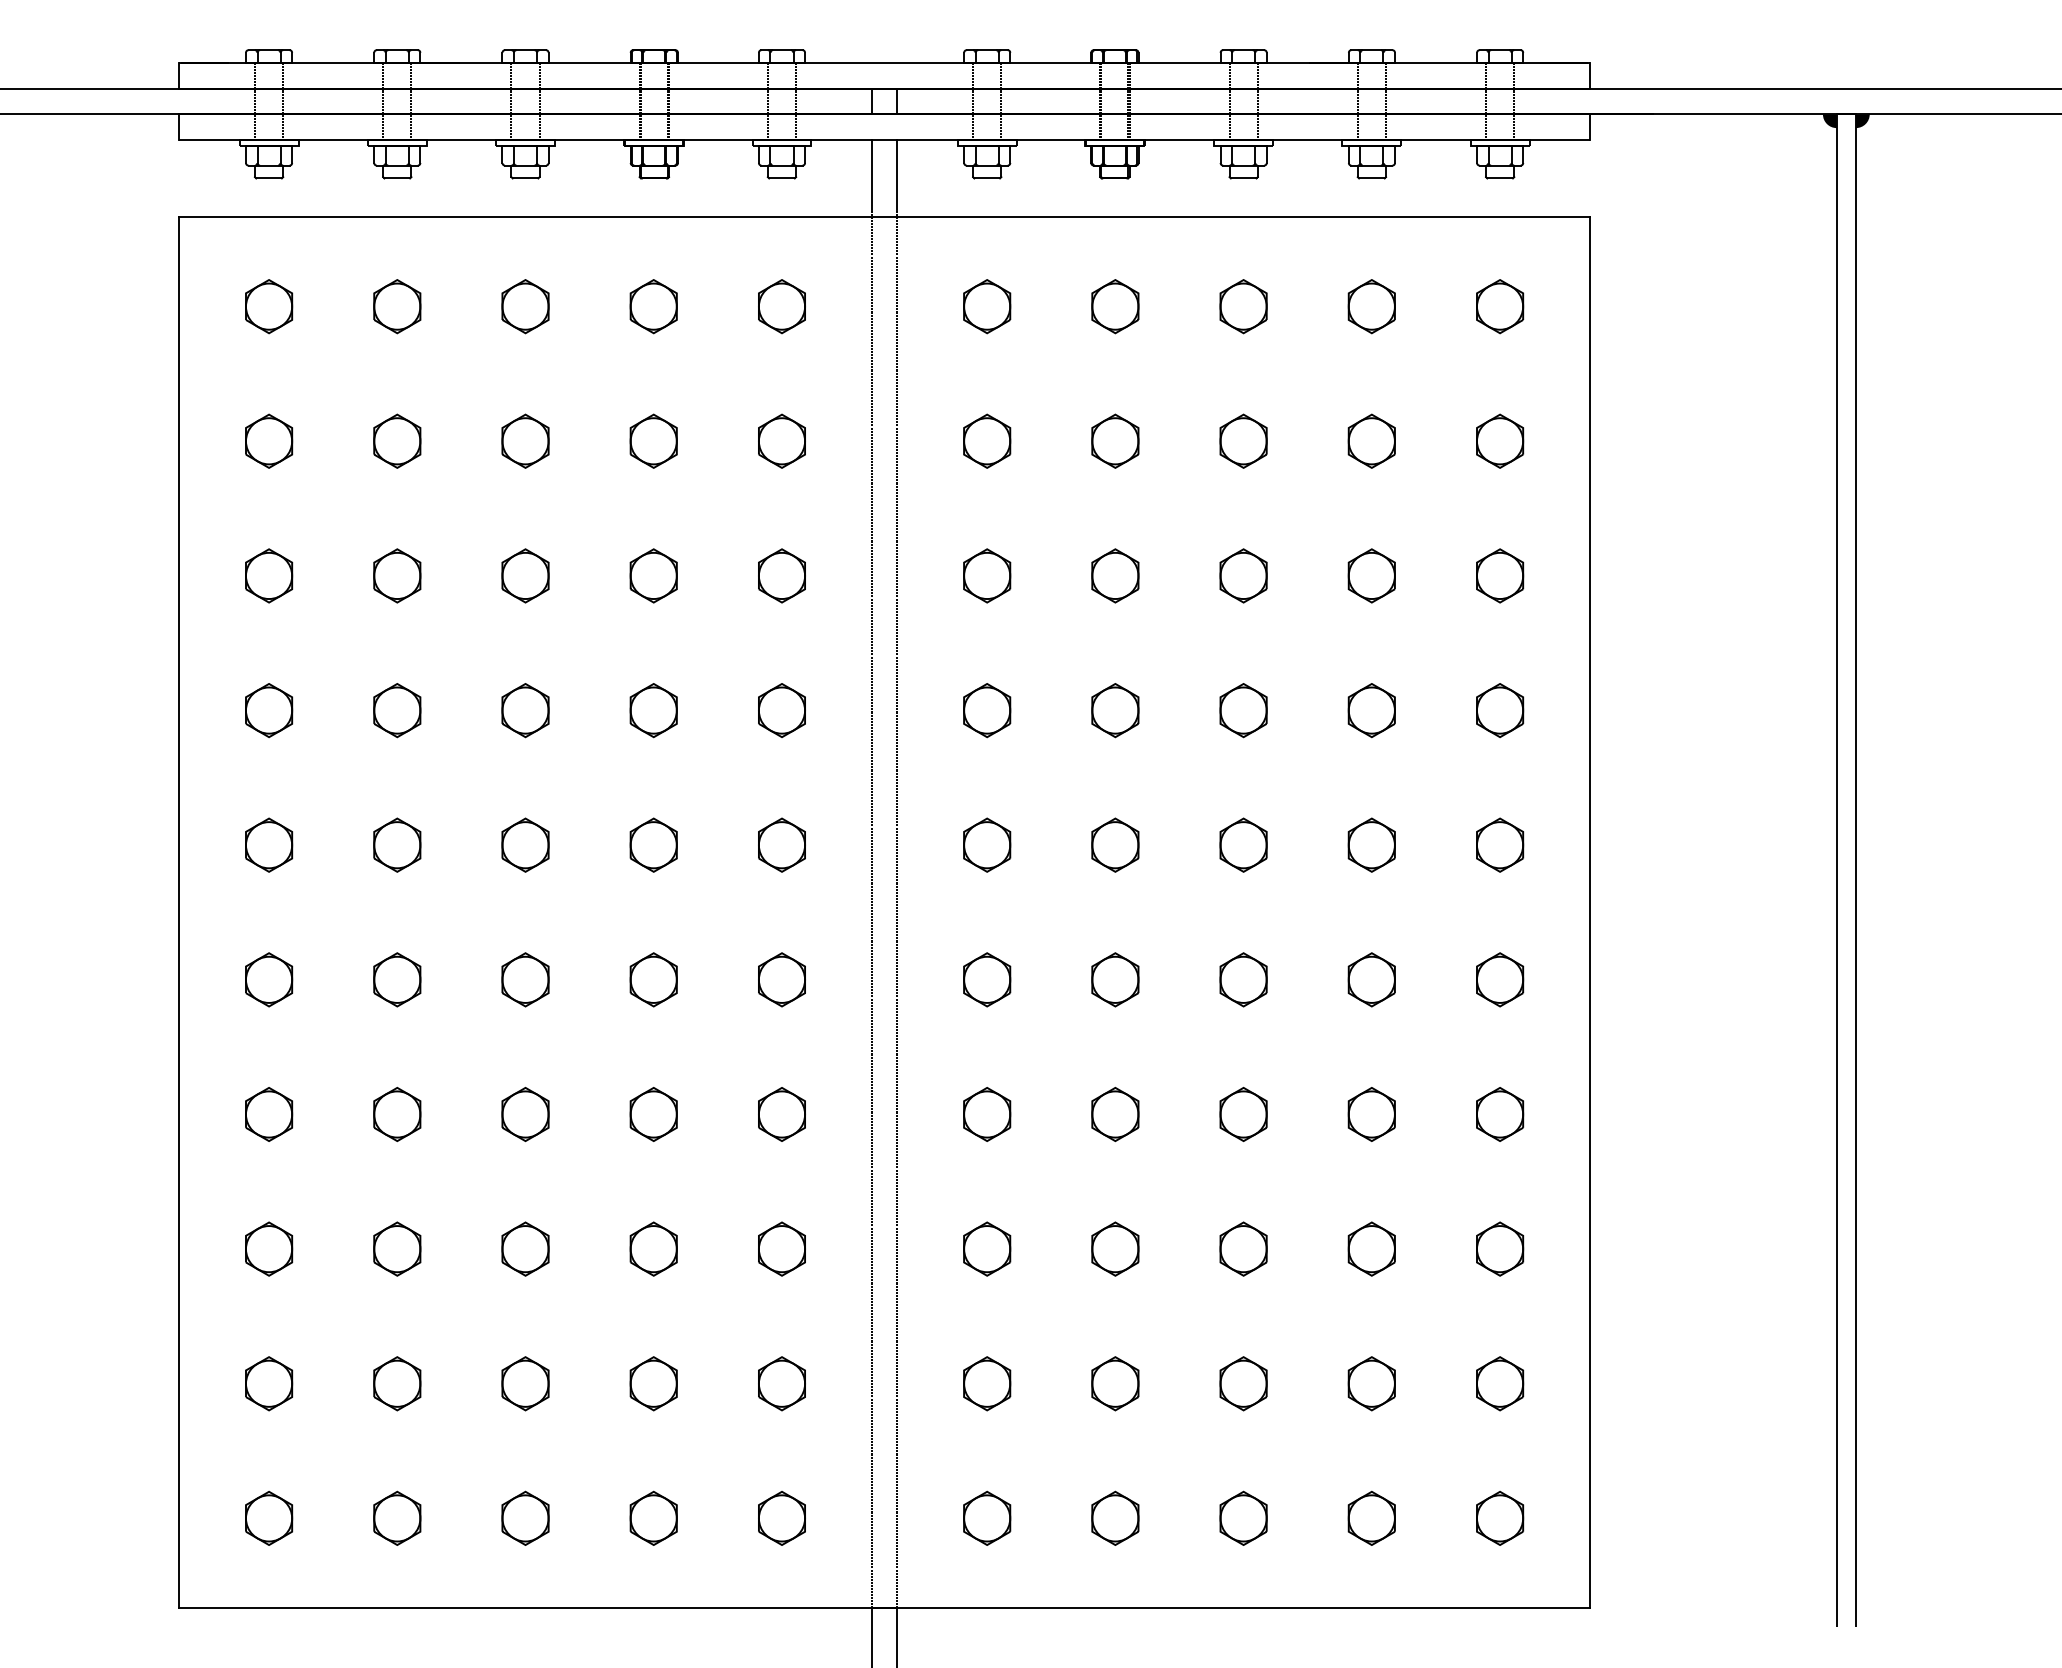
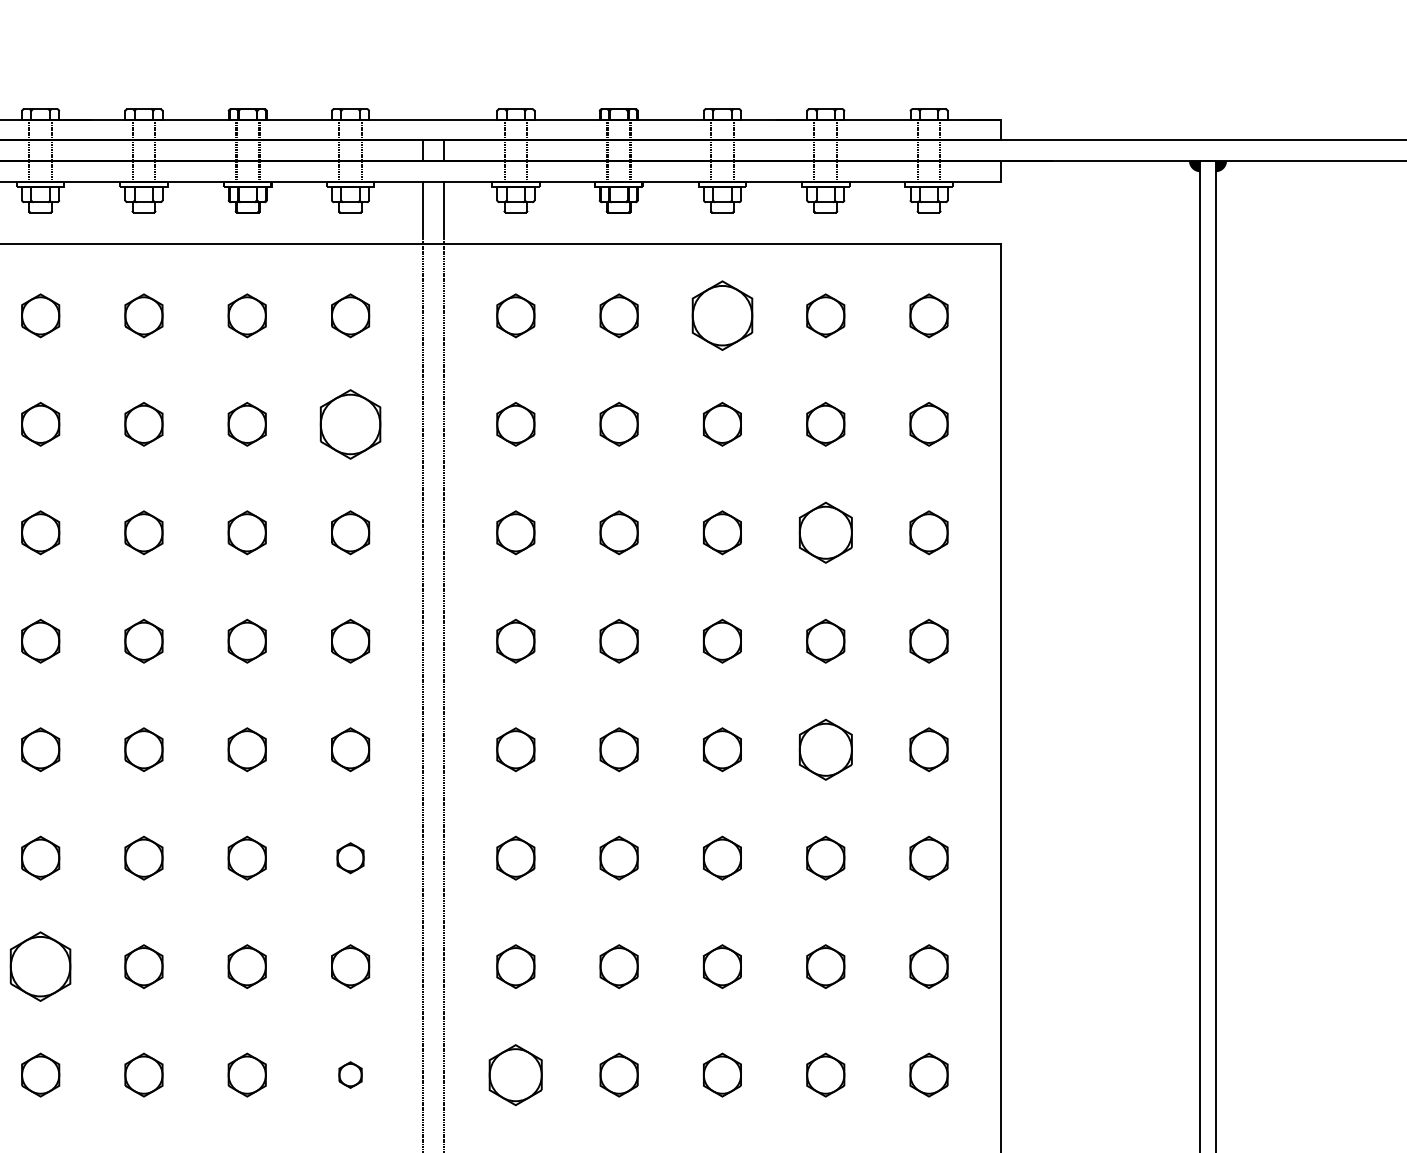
part: (1243, 306) -> (722, 315), size x1.6
part: (781, 440) -> (350, 423), size x1.6
part: (1371, 575) -> (825, 532), size x1.4
part: (1371, 844) -> (825, 749), size x1.4
part: (781, 979) -> (350, 857), size x0.7
part: (397, 1114) -> (40, 966), size x1.6
part: (781, 1248) -> (350, 1074), size x0.6
part: (987, 1248) -> (516, 1074), size x1.4

